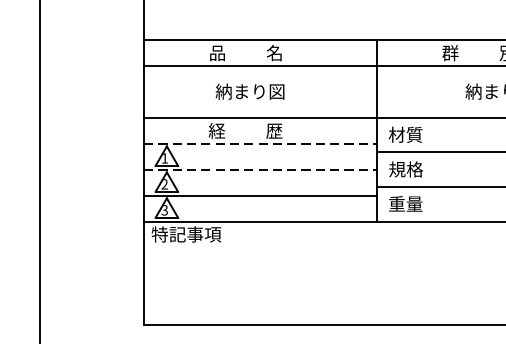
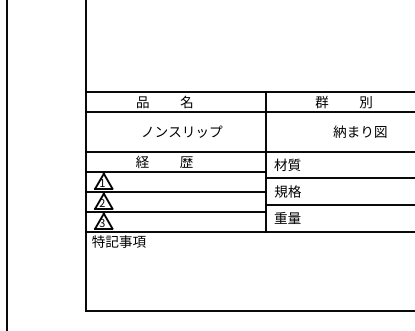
text: (267, 91) -> (181, 131), 納まり図 -> ノンスリップ
line: (260, 143) -> (175, 171), dashed -> solid
line: (260, 169) -> (175, 191), dashed -> solid

